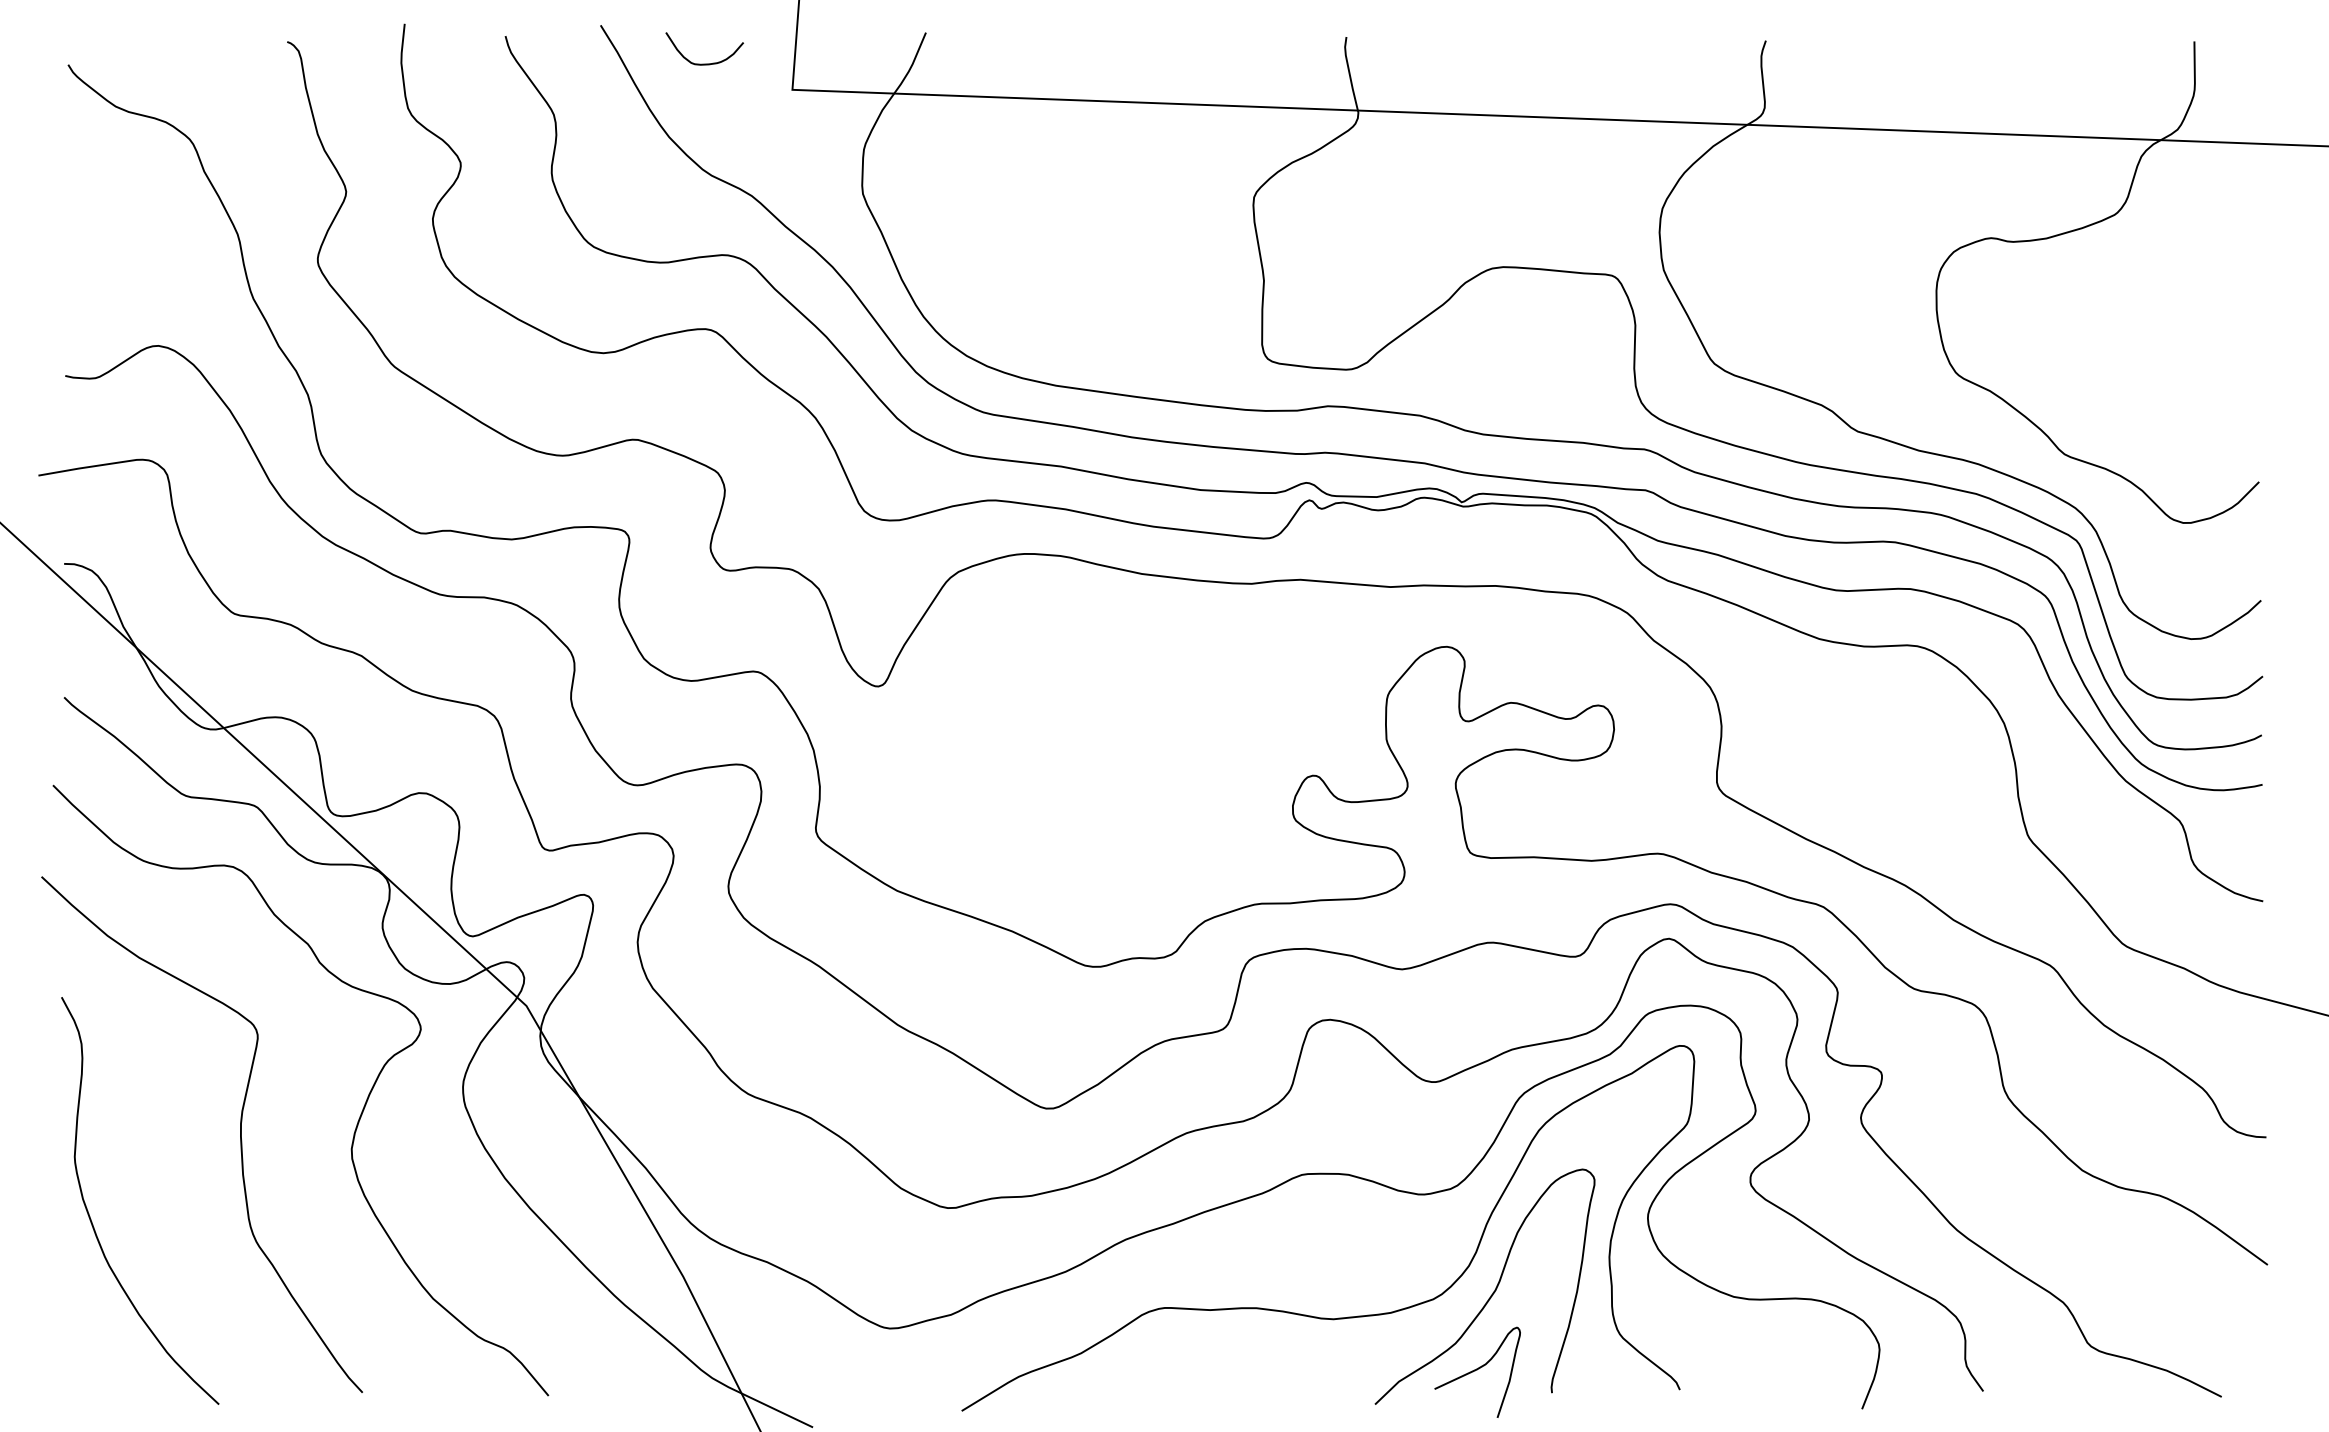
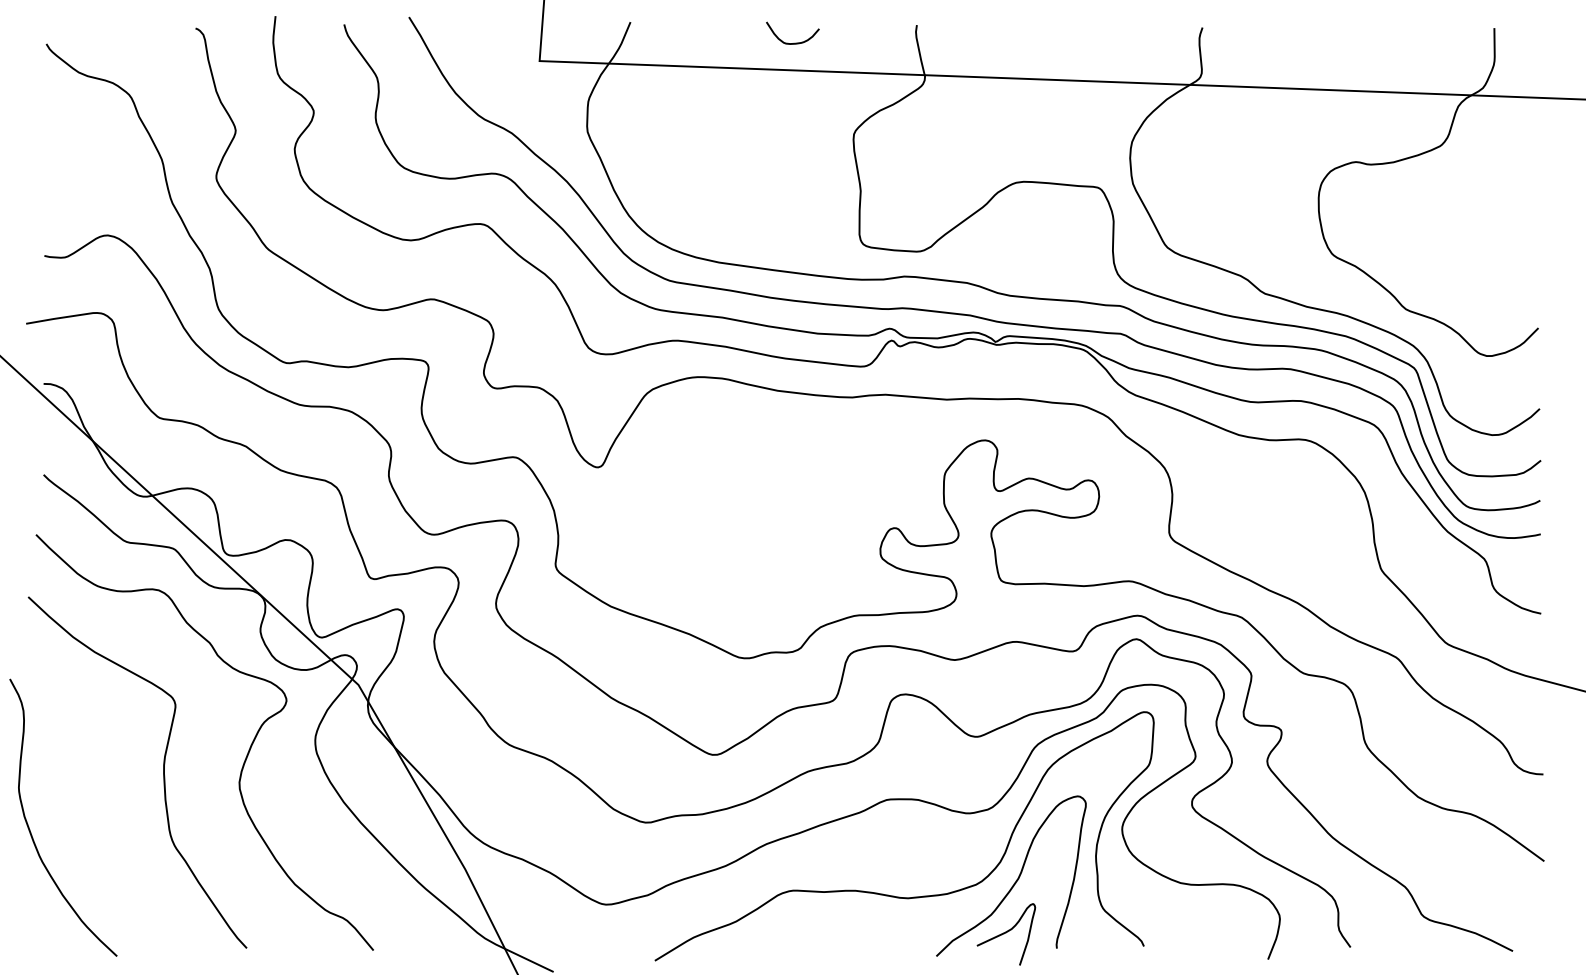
curve: (707, 62) -> (794, 42), moved
curve: (91, 1218) -> (30, 829), moved

